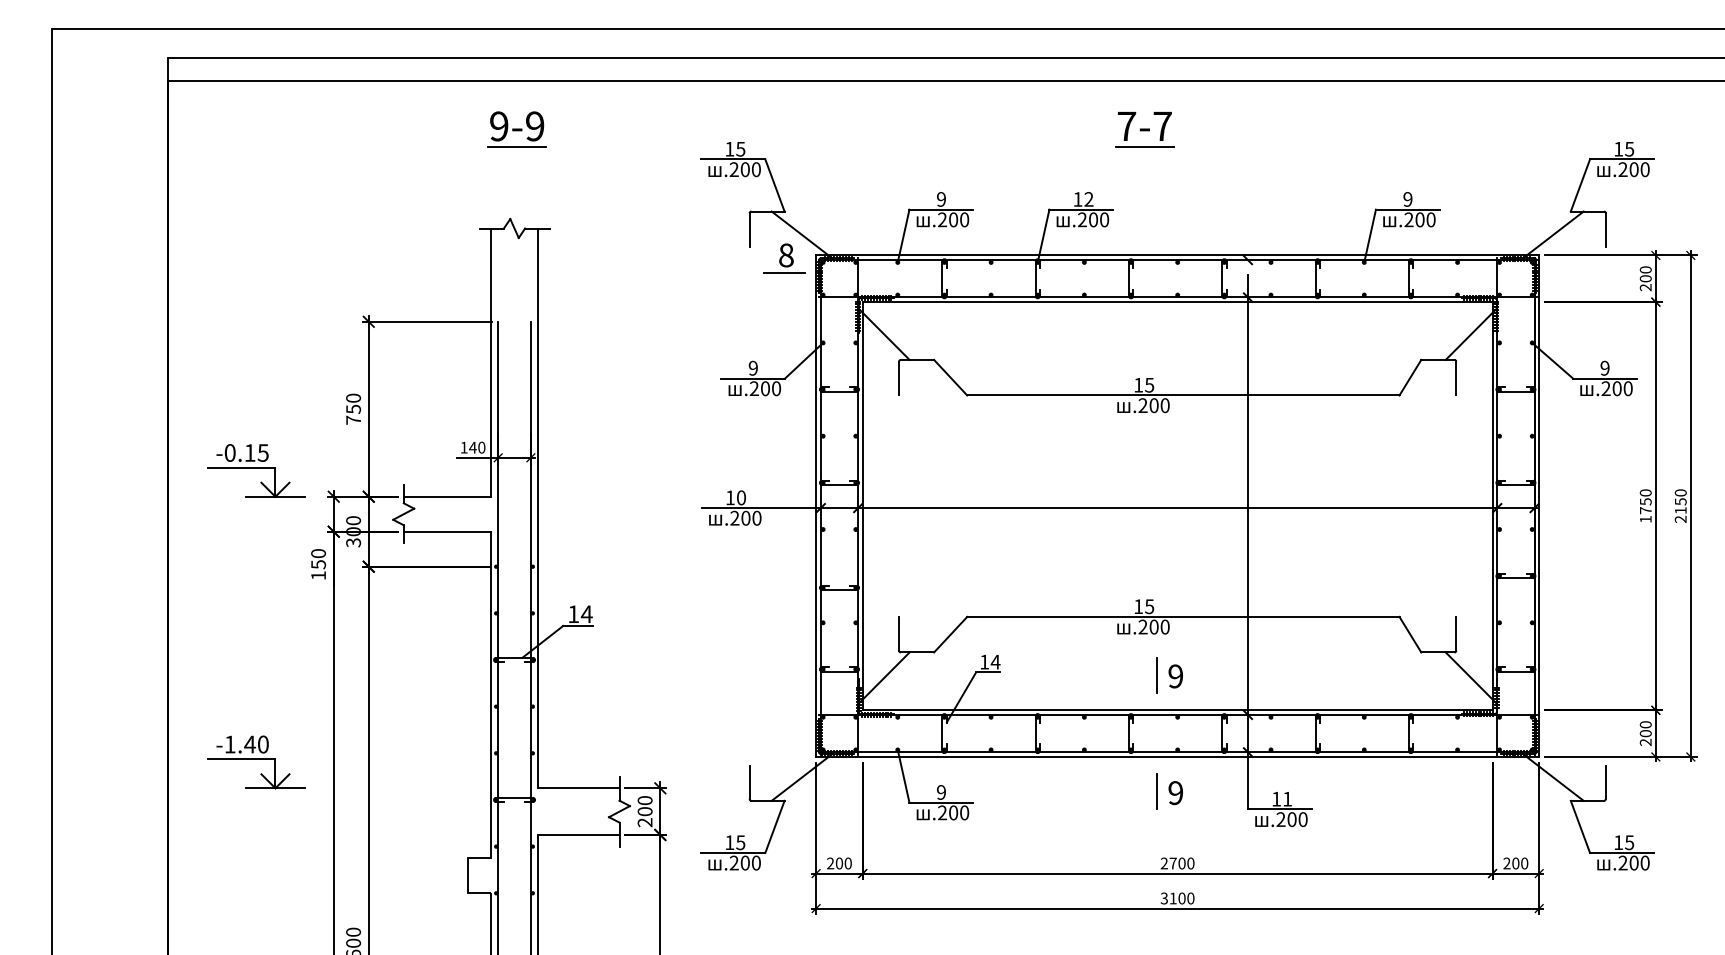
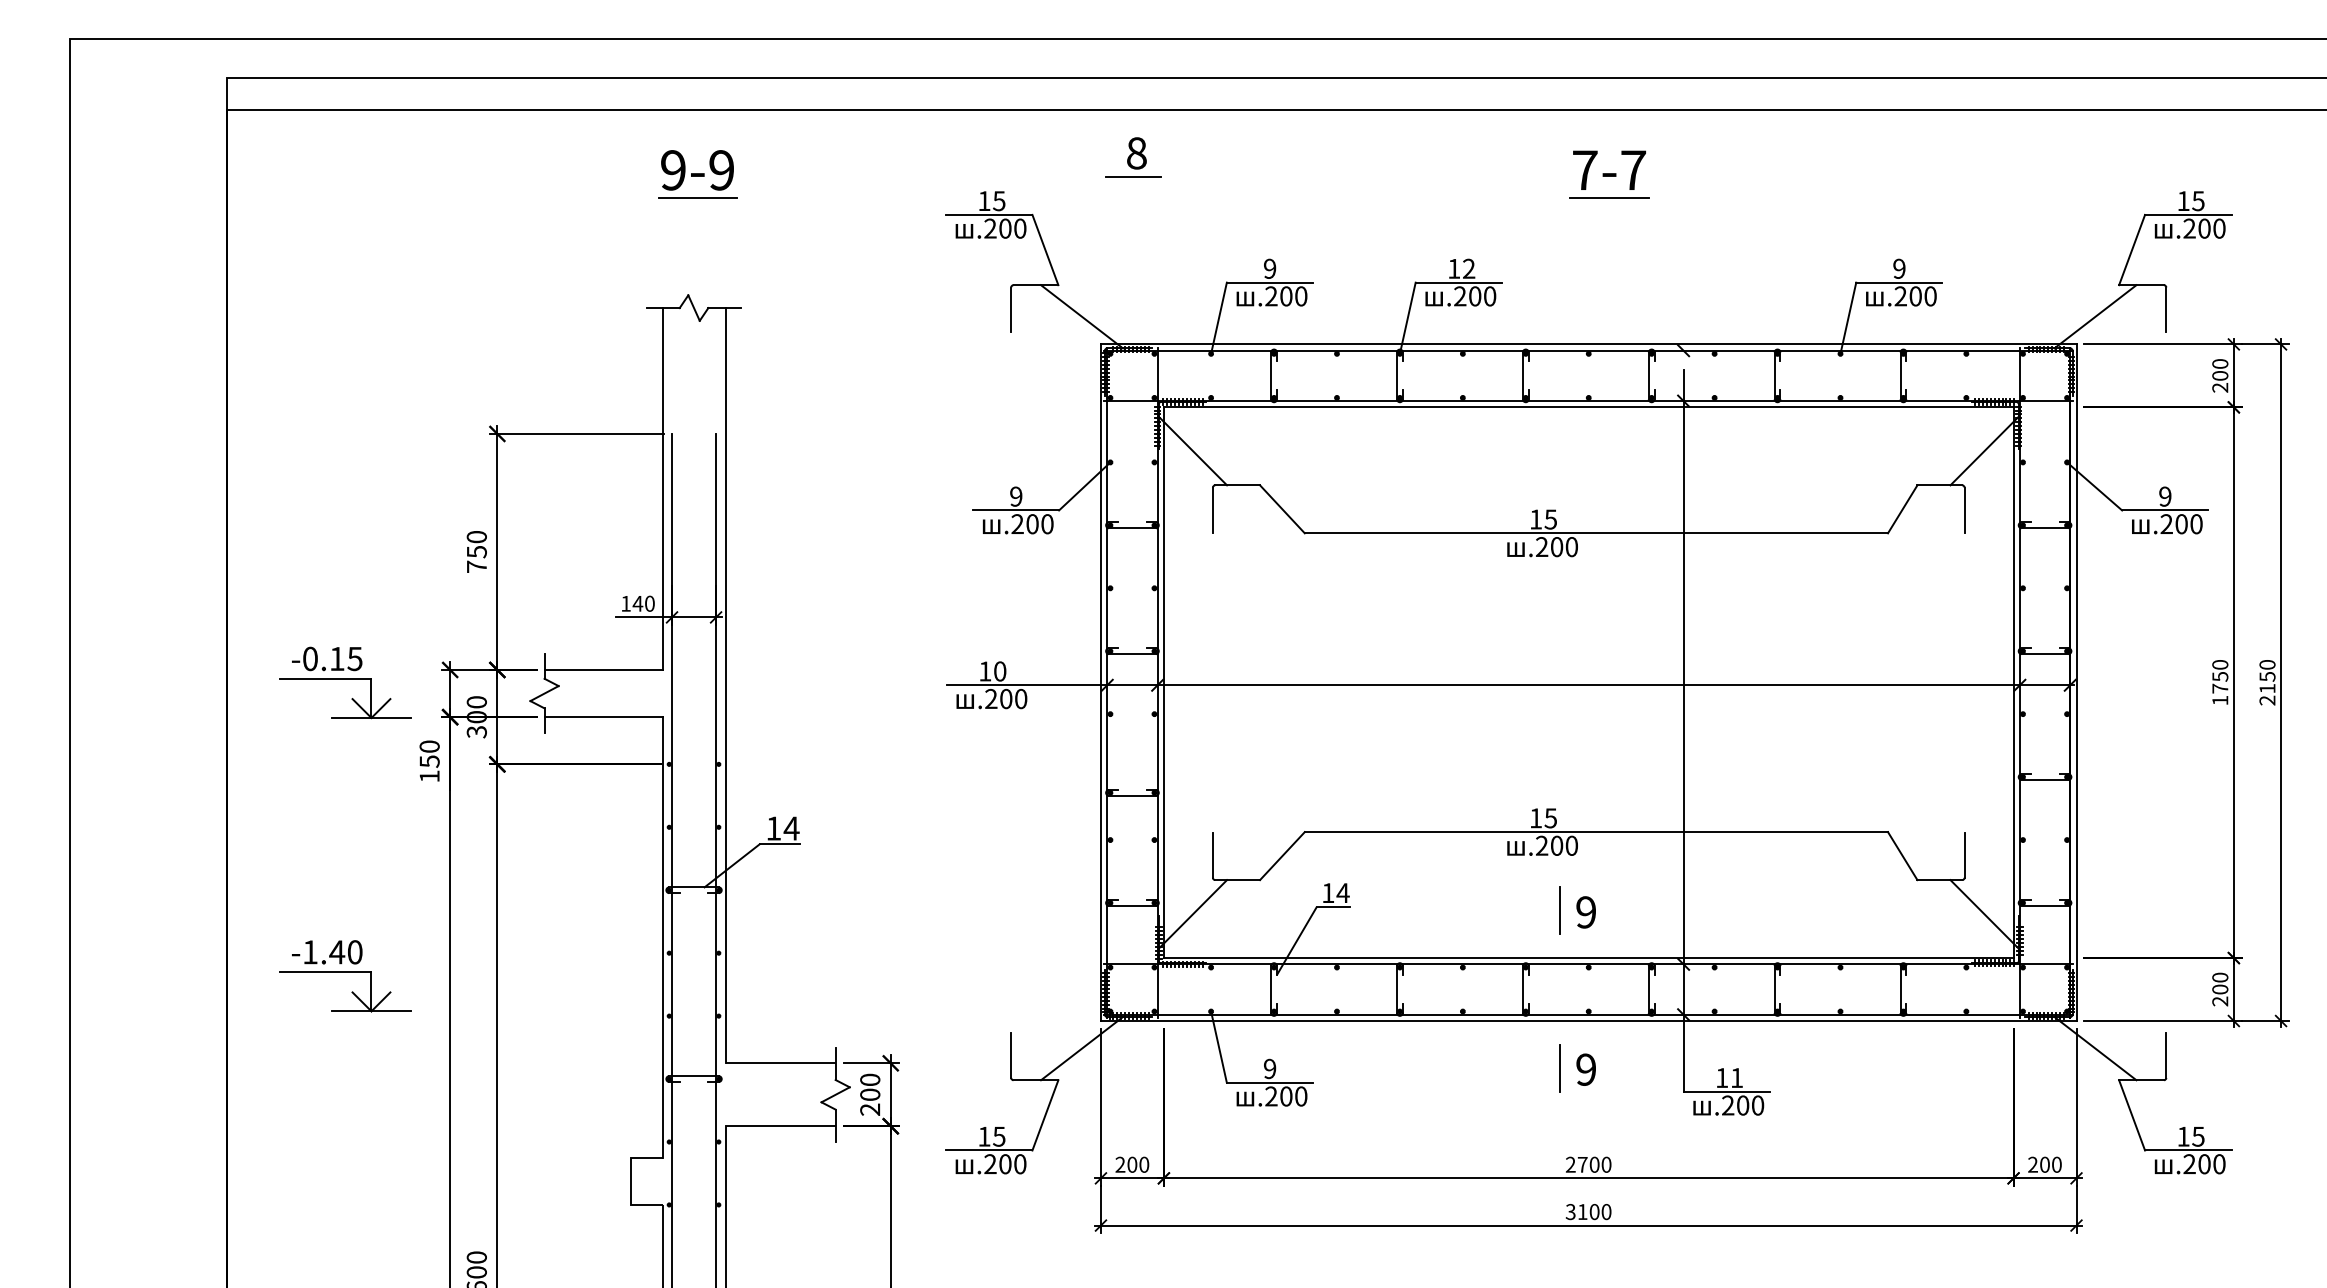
part: (1144, 129) -> (1609, 174), moved
part: (783, 258) -> (1133, 157), moved
part: (256, 470) -> (345, 682), moved
part: (256, 762) -> (345, 976), moved

